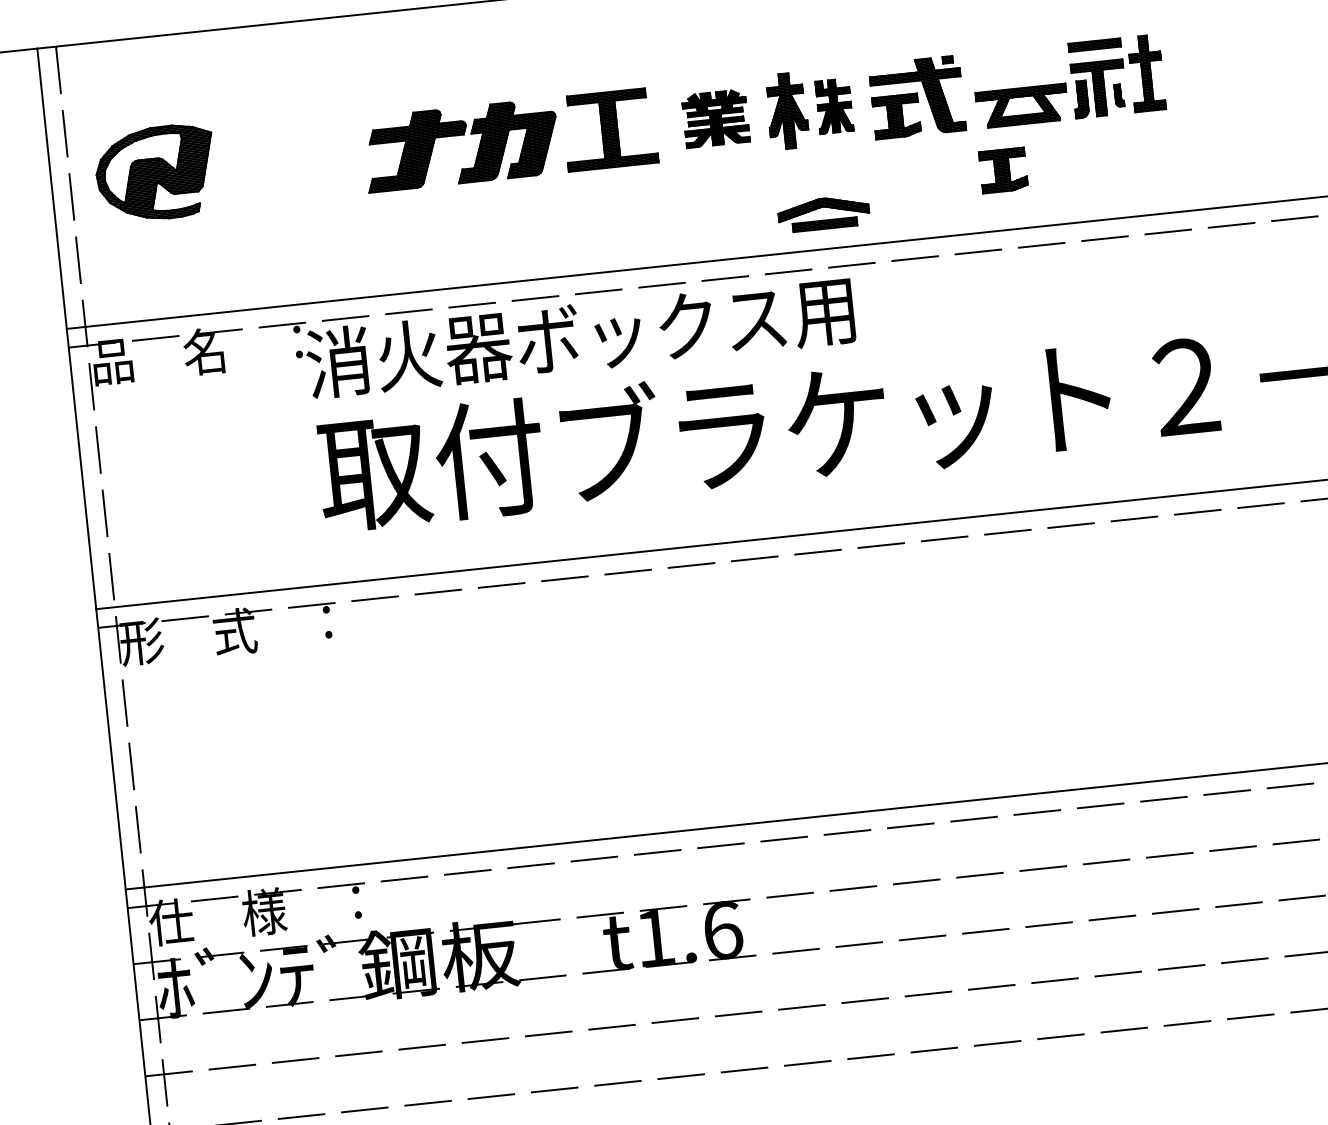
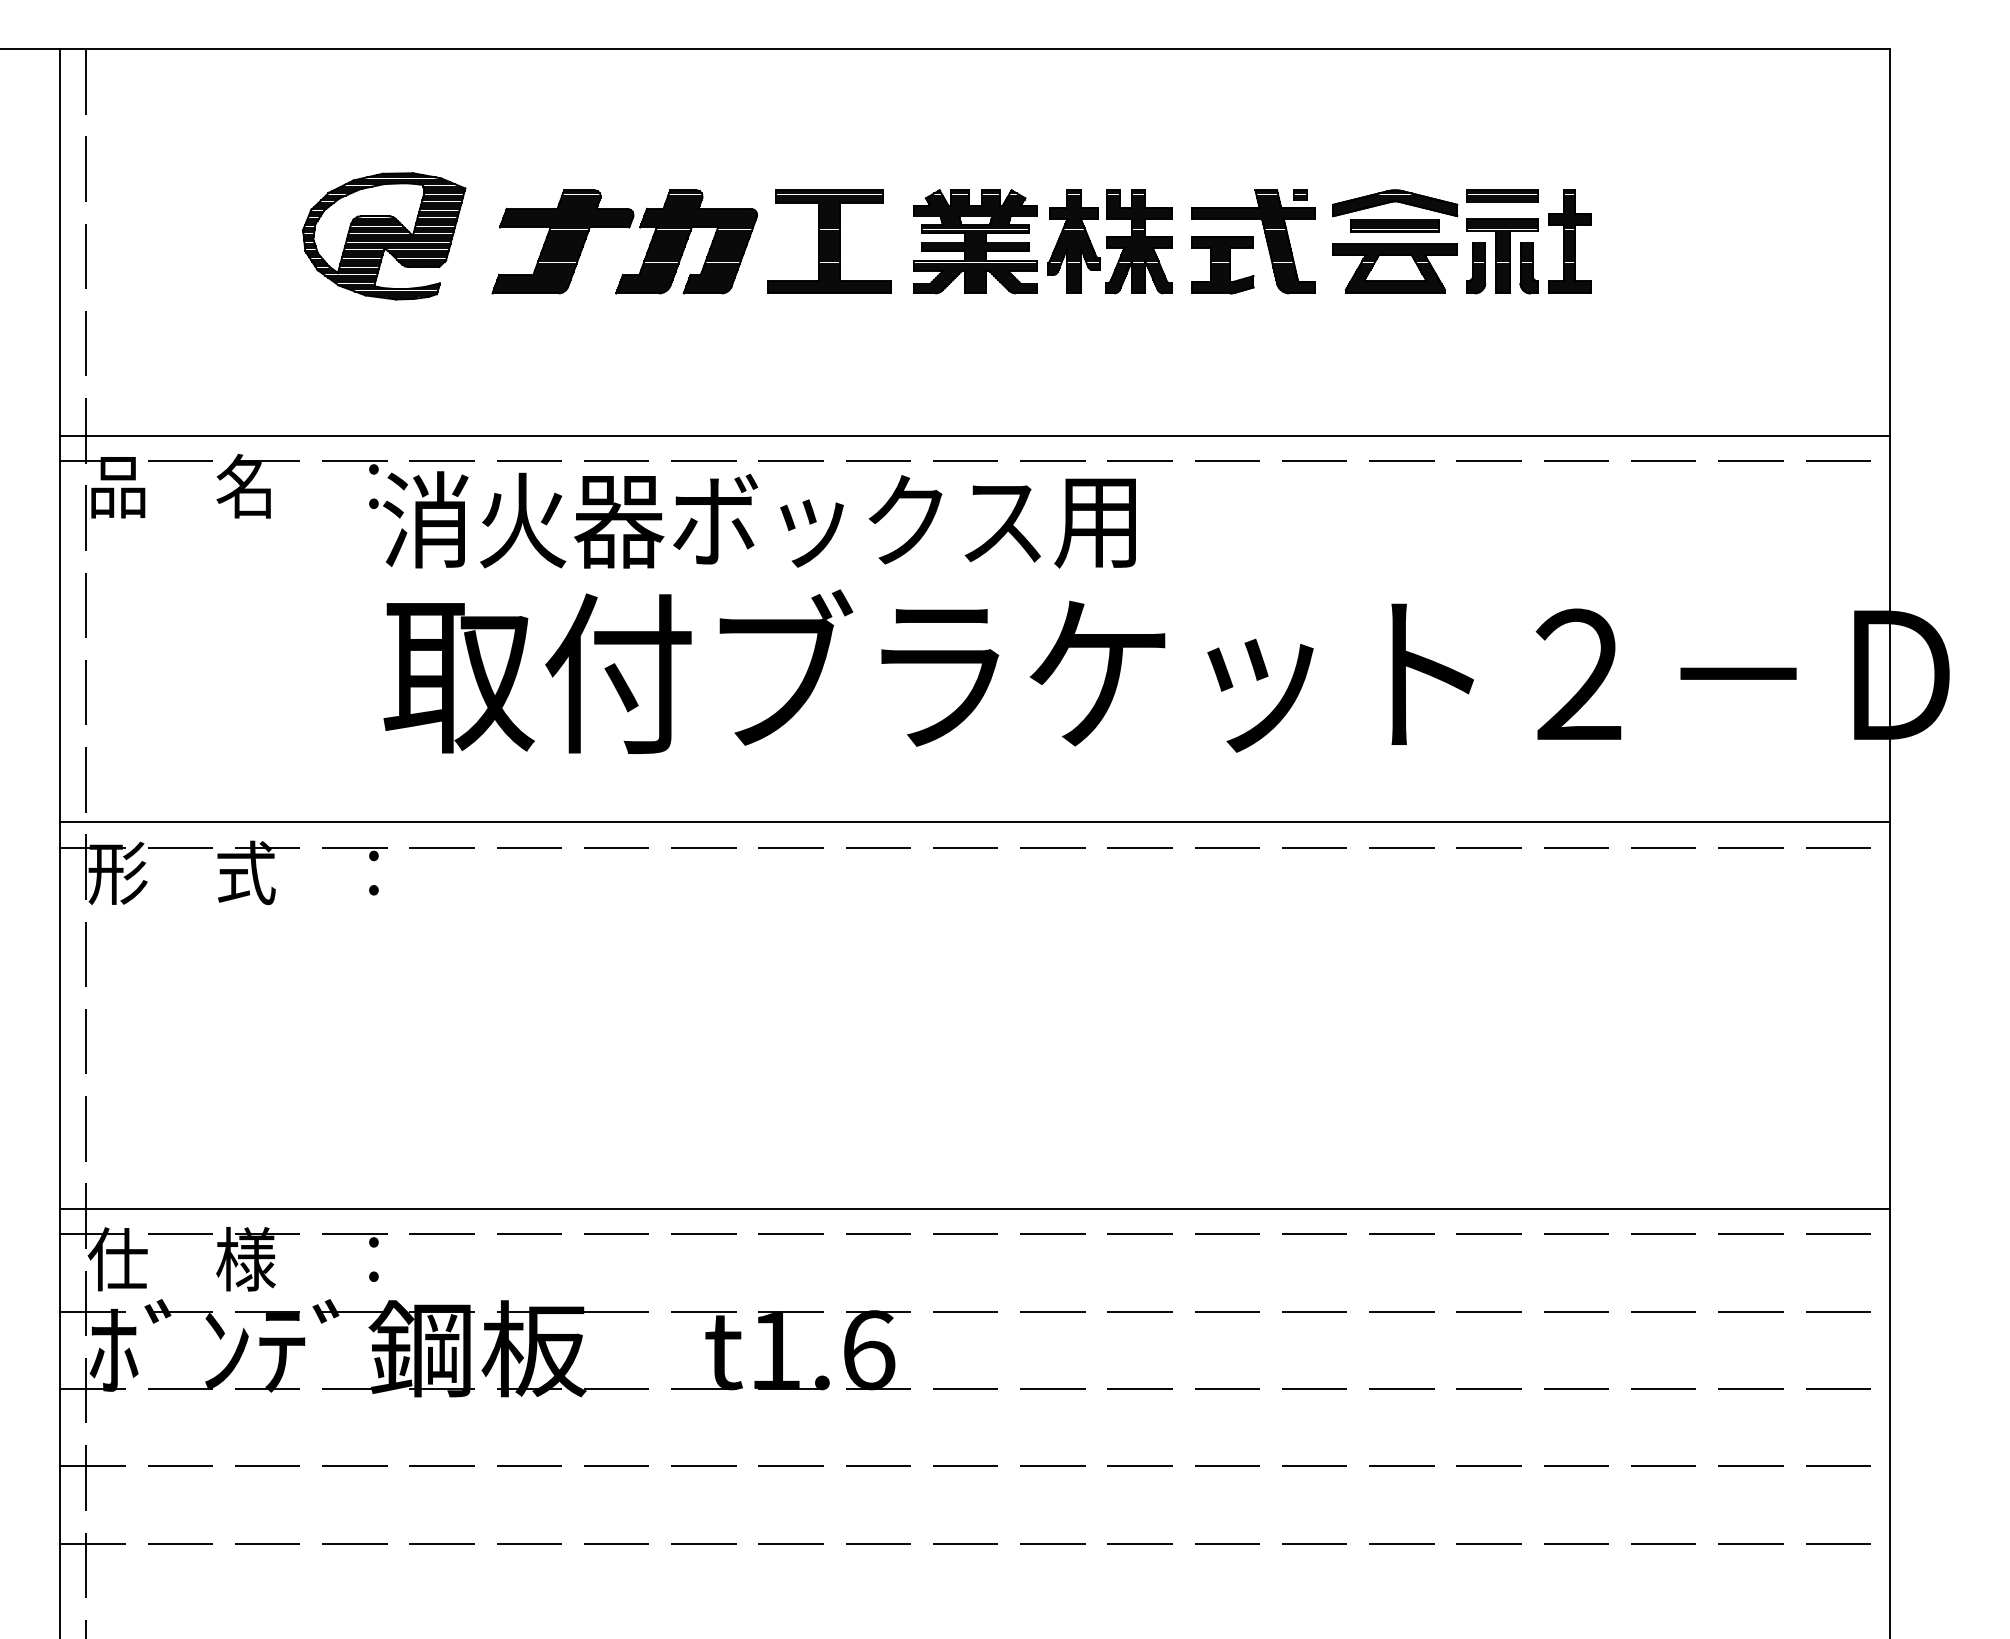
part: (1118, 95) -> (1528, 268), size x1.67
part: (833, 105) -> (1138, 241), size x1.43
part: (715, 118) -> (975, 241), size x1.43
part: (1003, 170) -> (1360, 354), removed
part: (156, 173) -> (384, 236), moved
part: (823, 207) -> (1395, 202), moved

